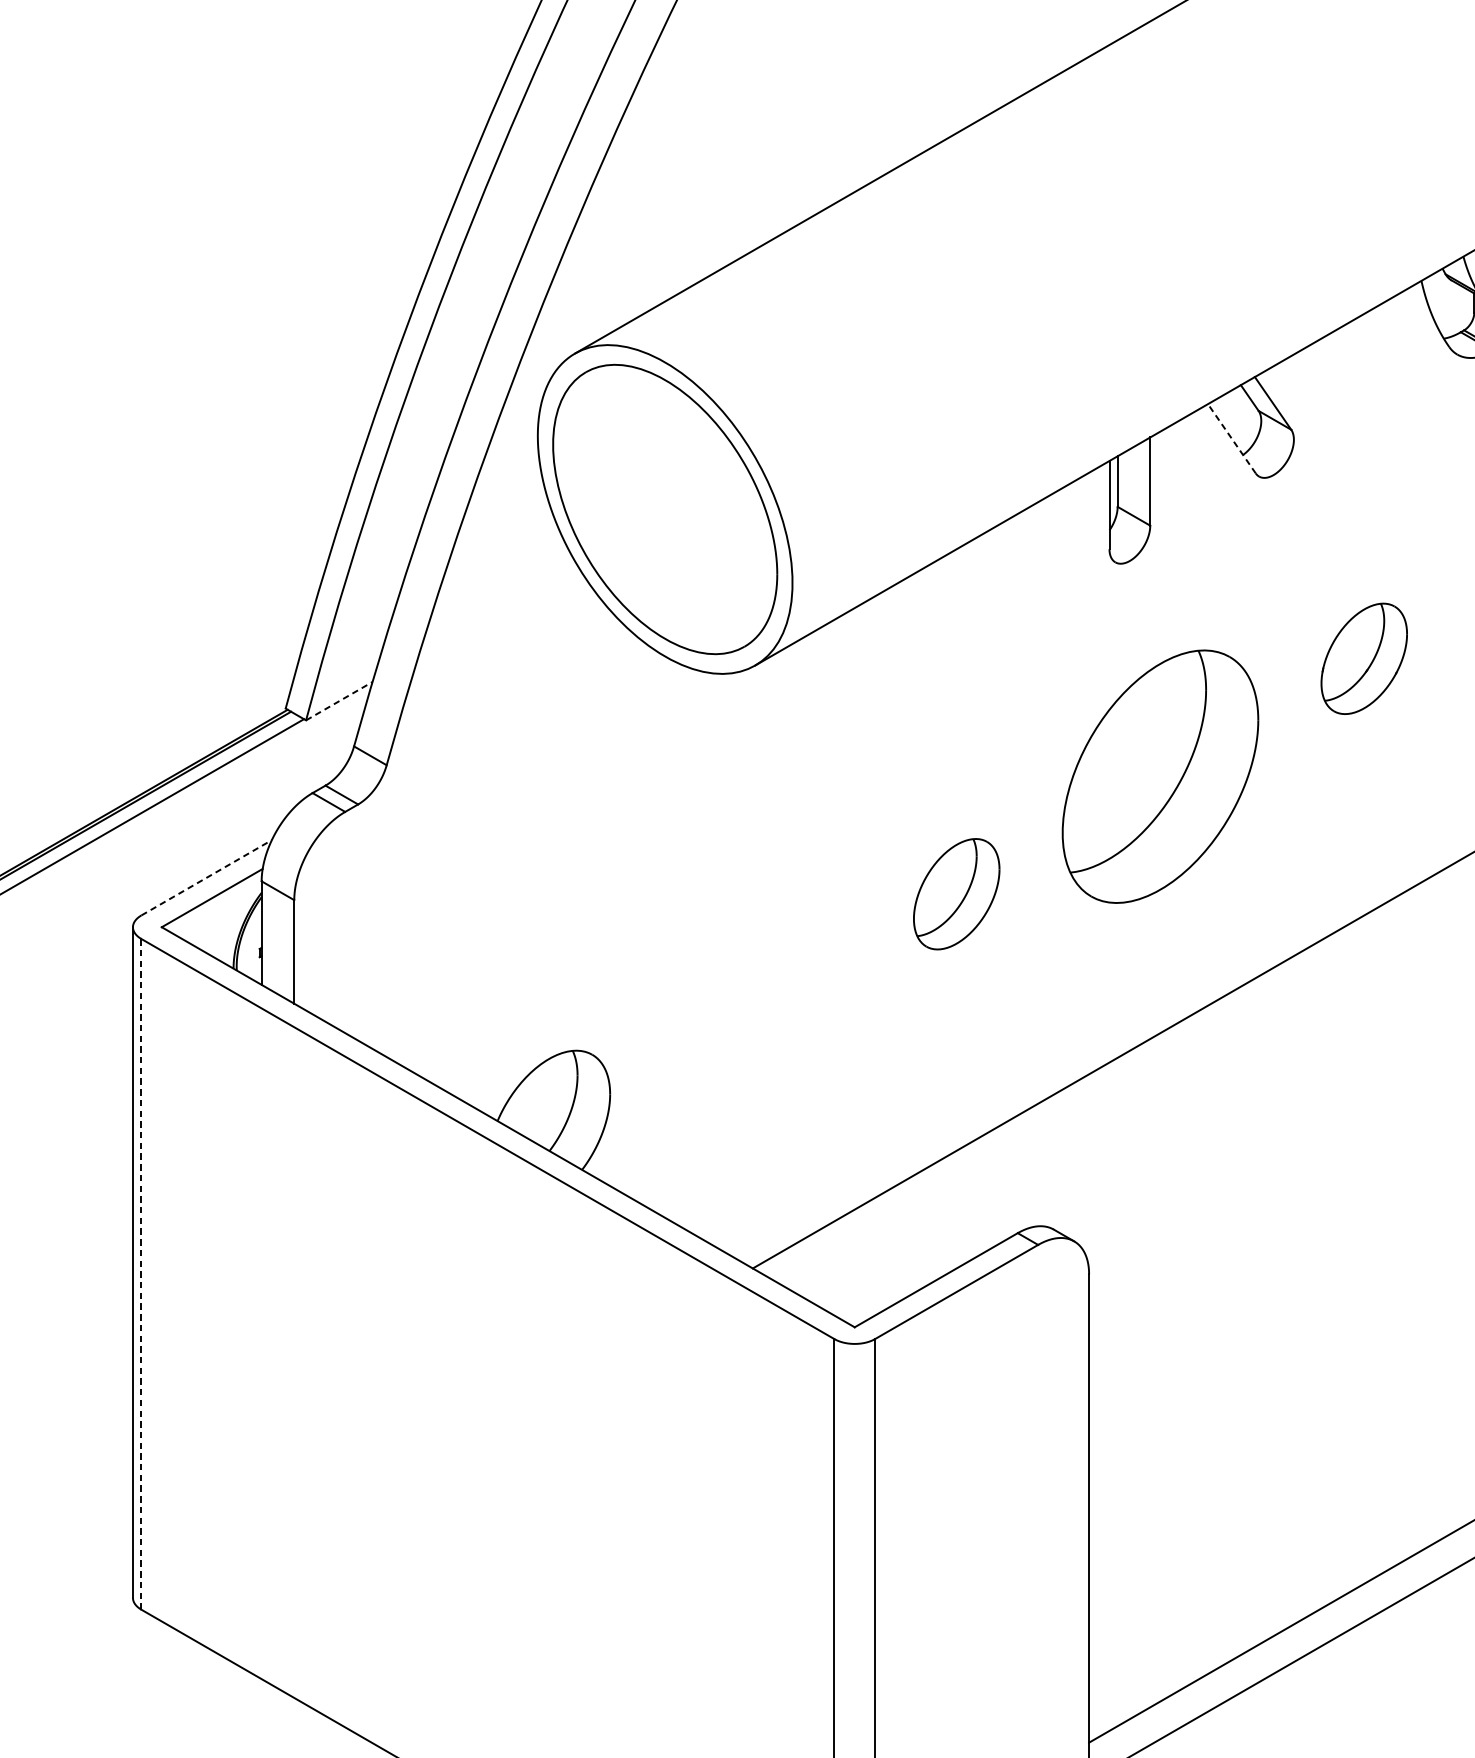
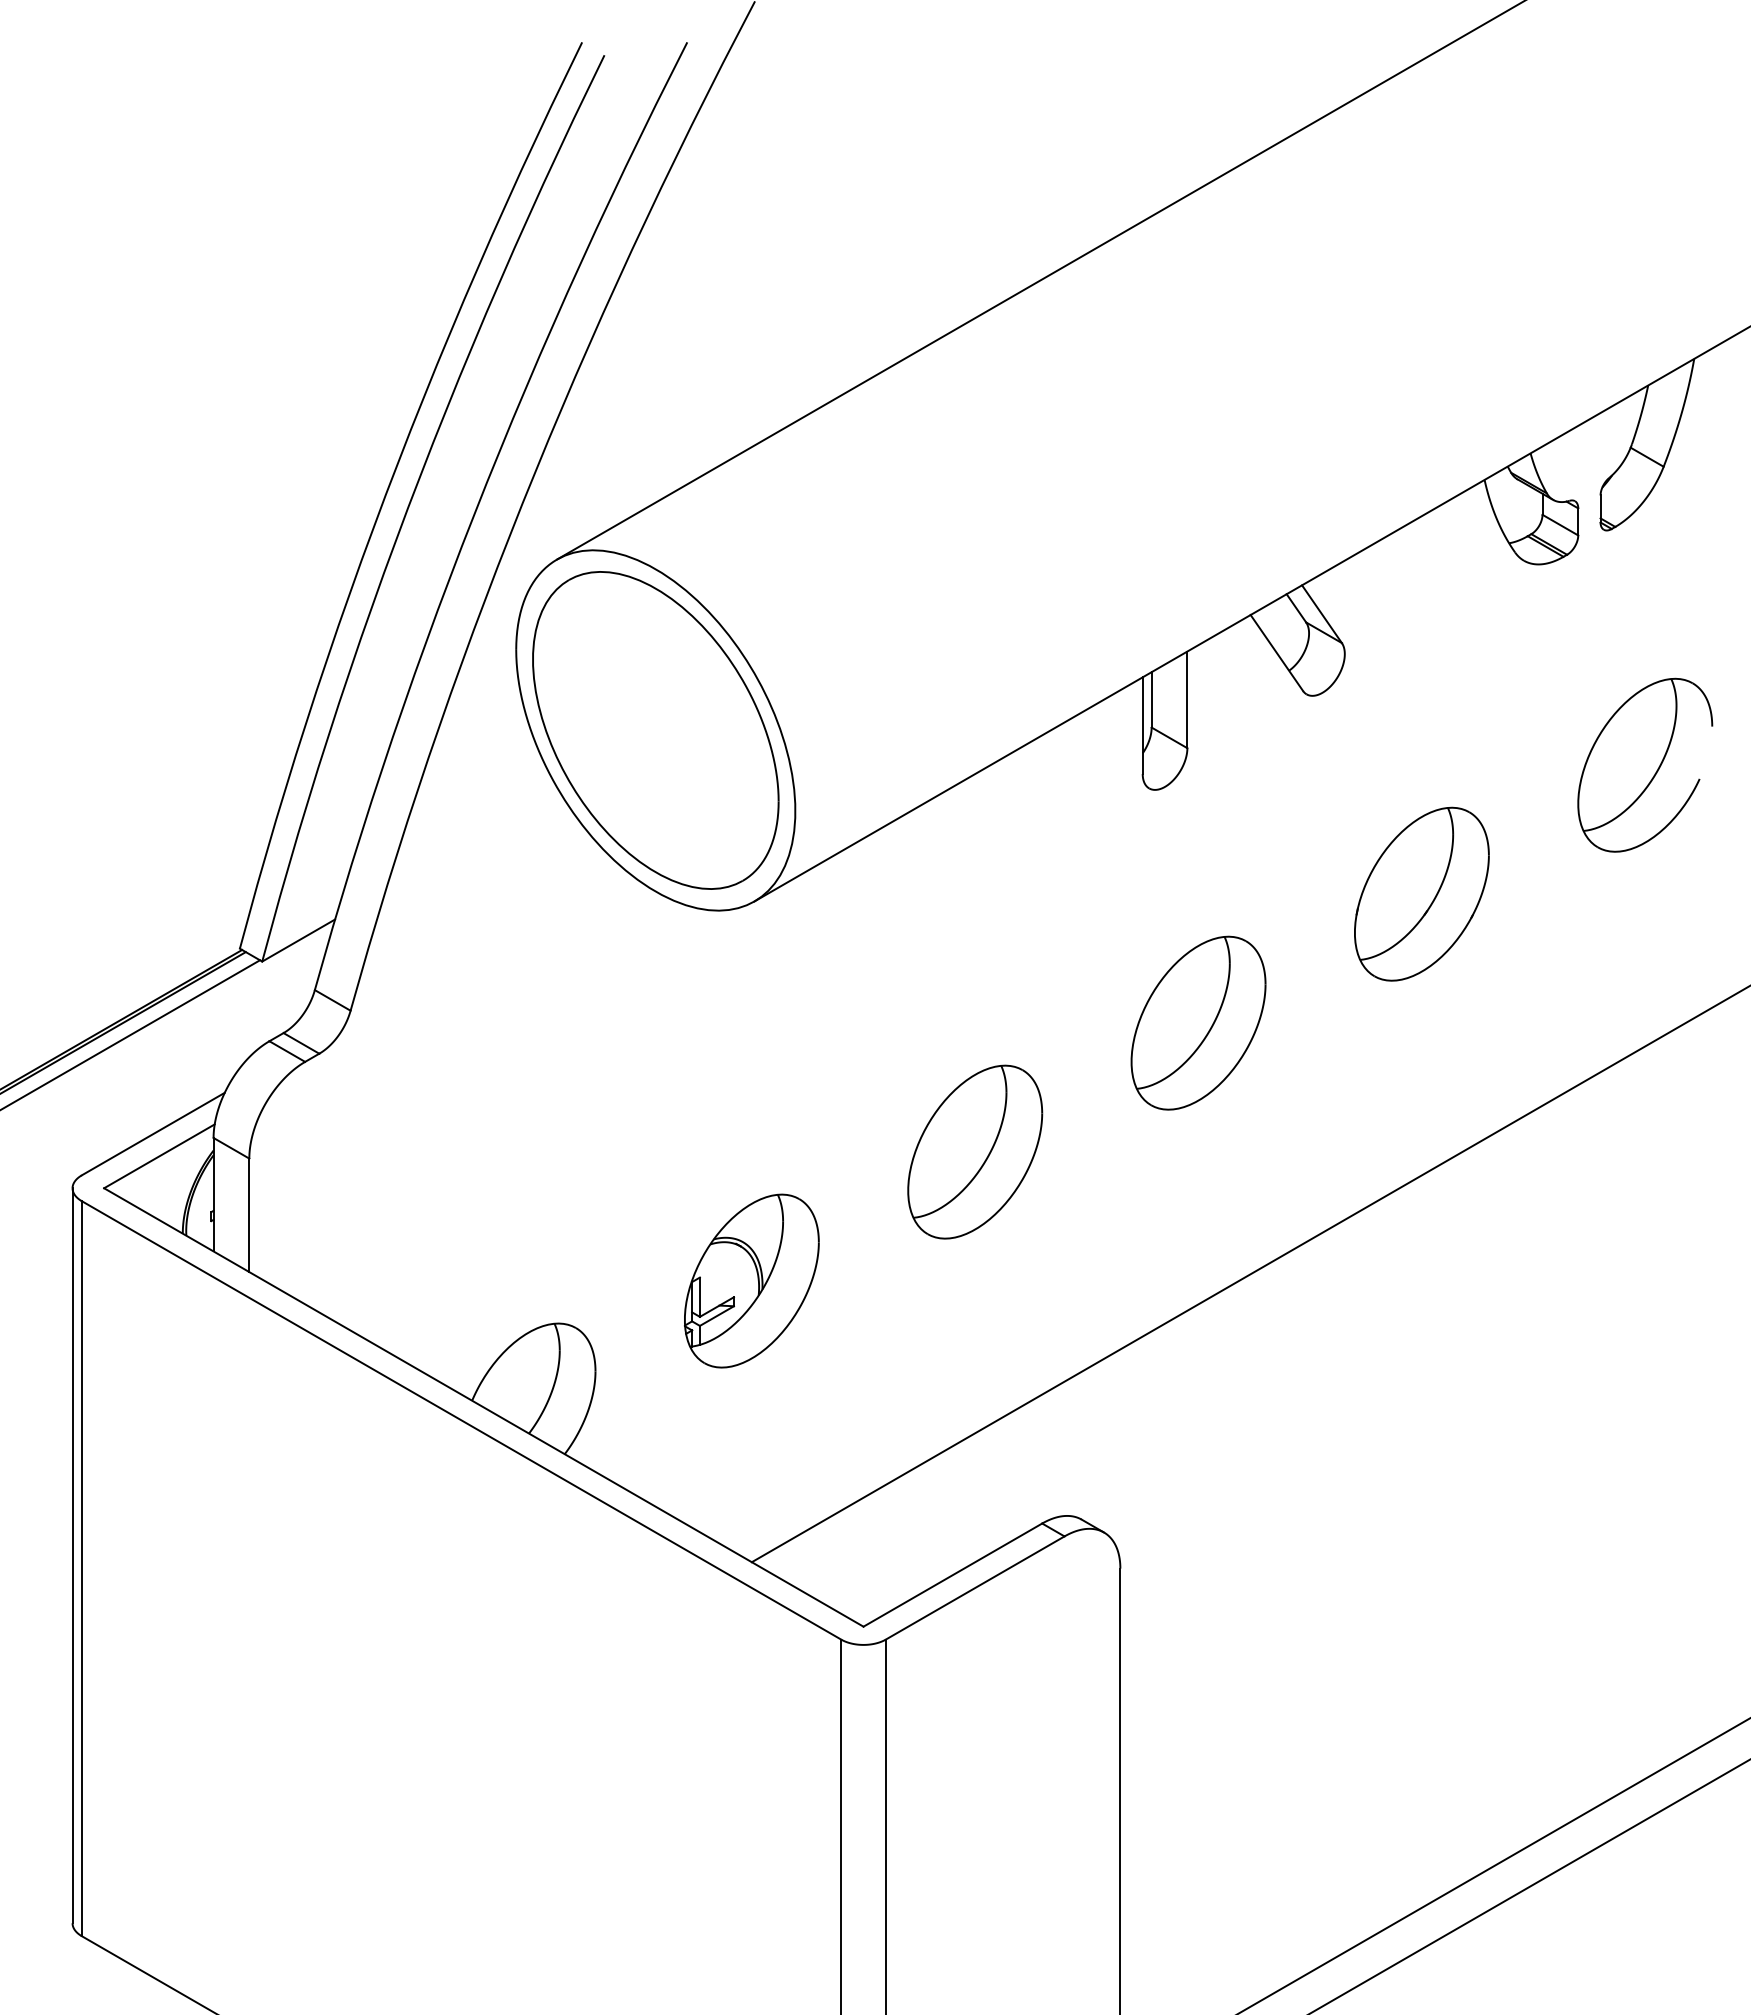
line: (1231, 438) -> (1276, 652), dashed -> solid
part: (1363, 658) -> (1421, 893), size x1.43
line: (340, 701) -> (299, 940), dashed -> solid
part: (1160, 775) -> (1198, 1022), size x0.62
line: (206, 878) -> (153, 1134), dashed -> solid
part: (956, 893) -> (975, 1151), size x1.43
part: (752, 1011) -> (751, 1280), added
line: (141, 1274) -> (81, 1568), dashed -> solid

